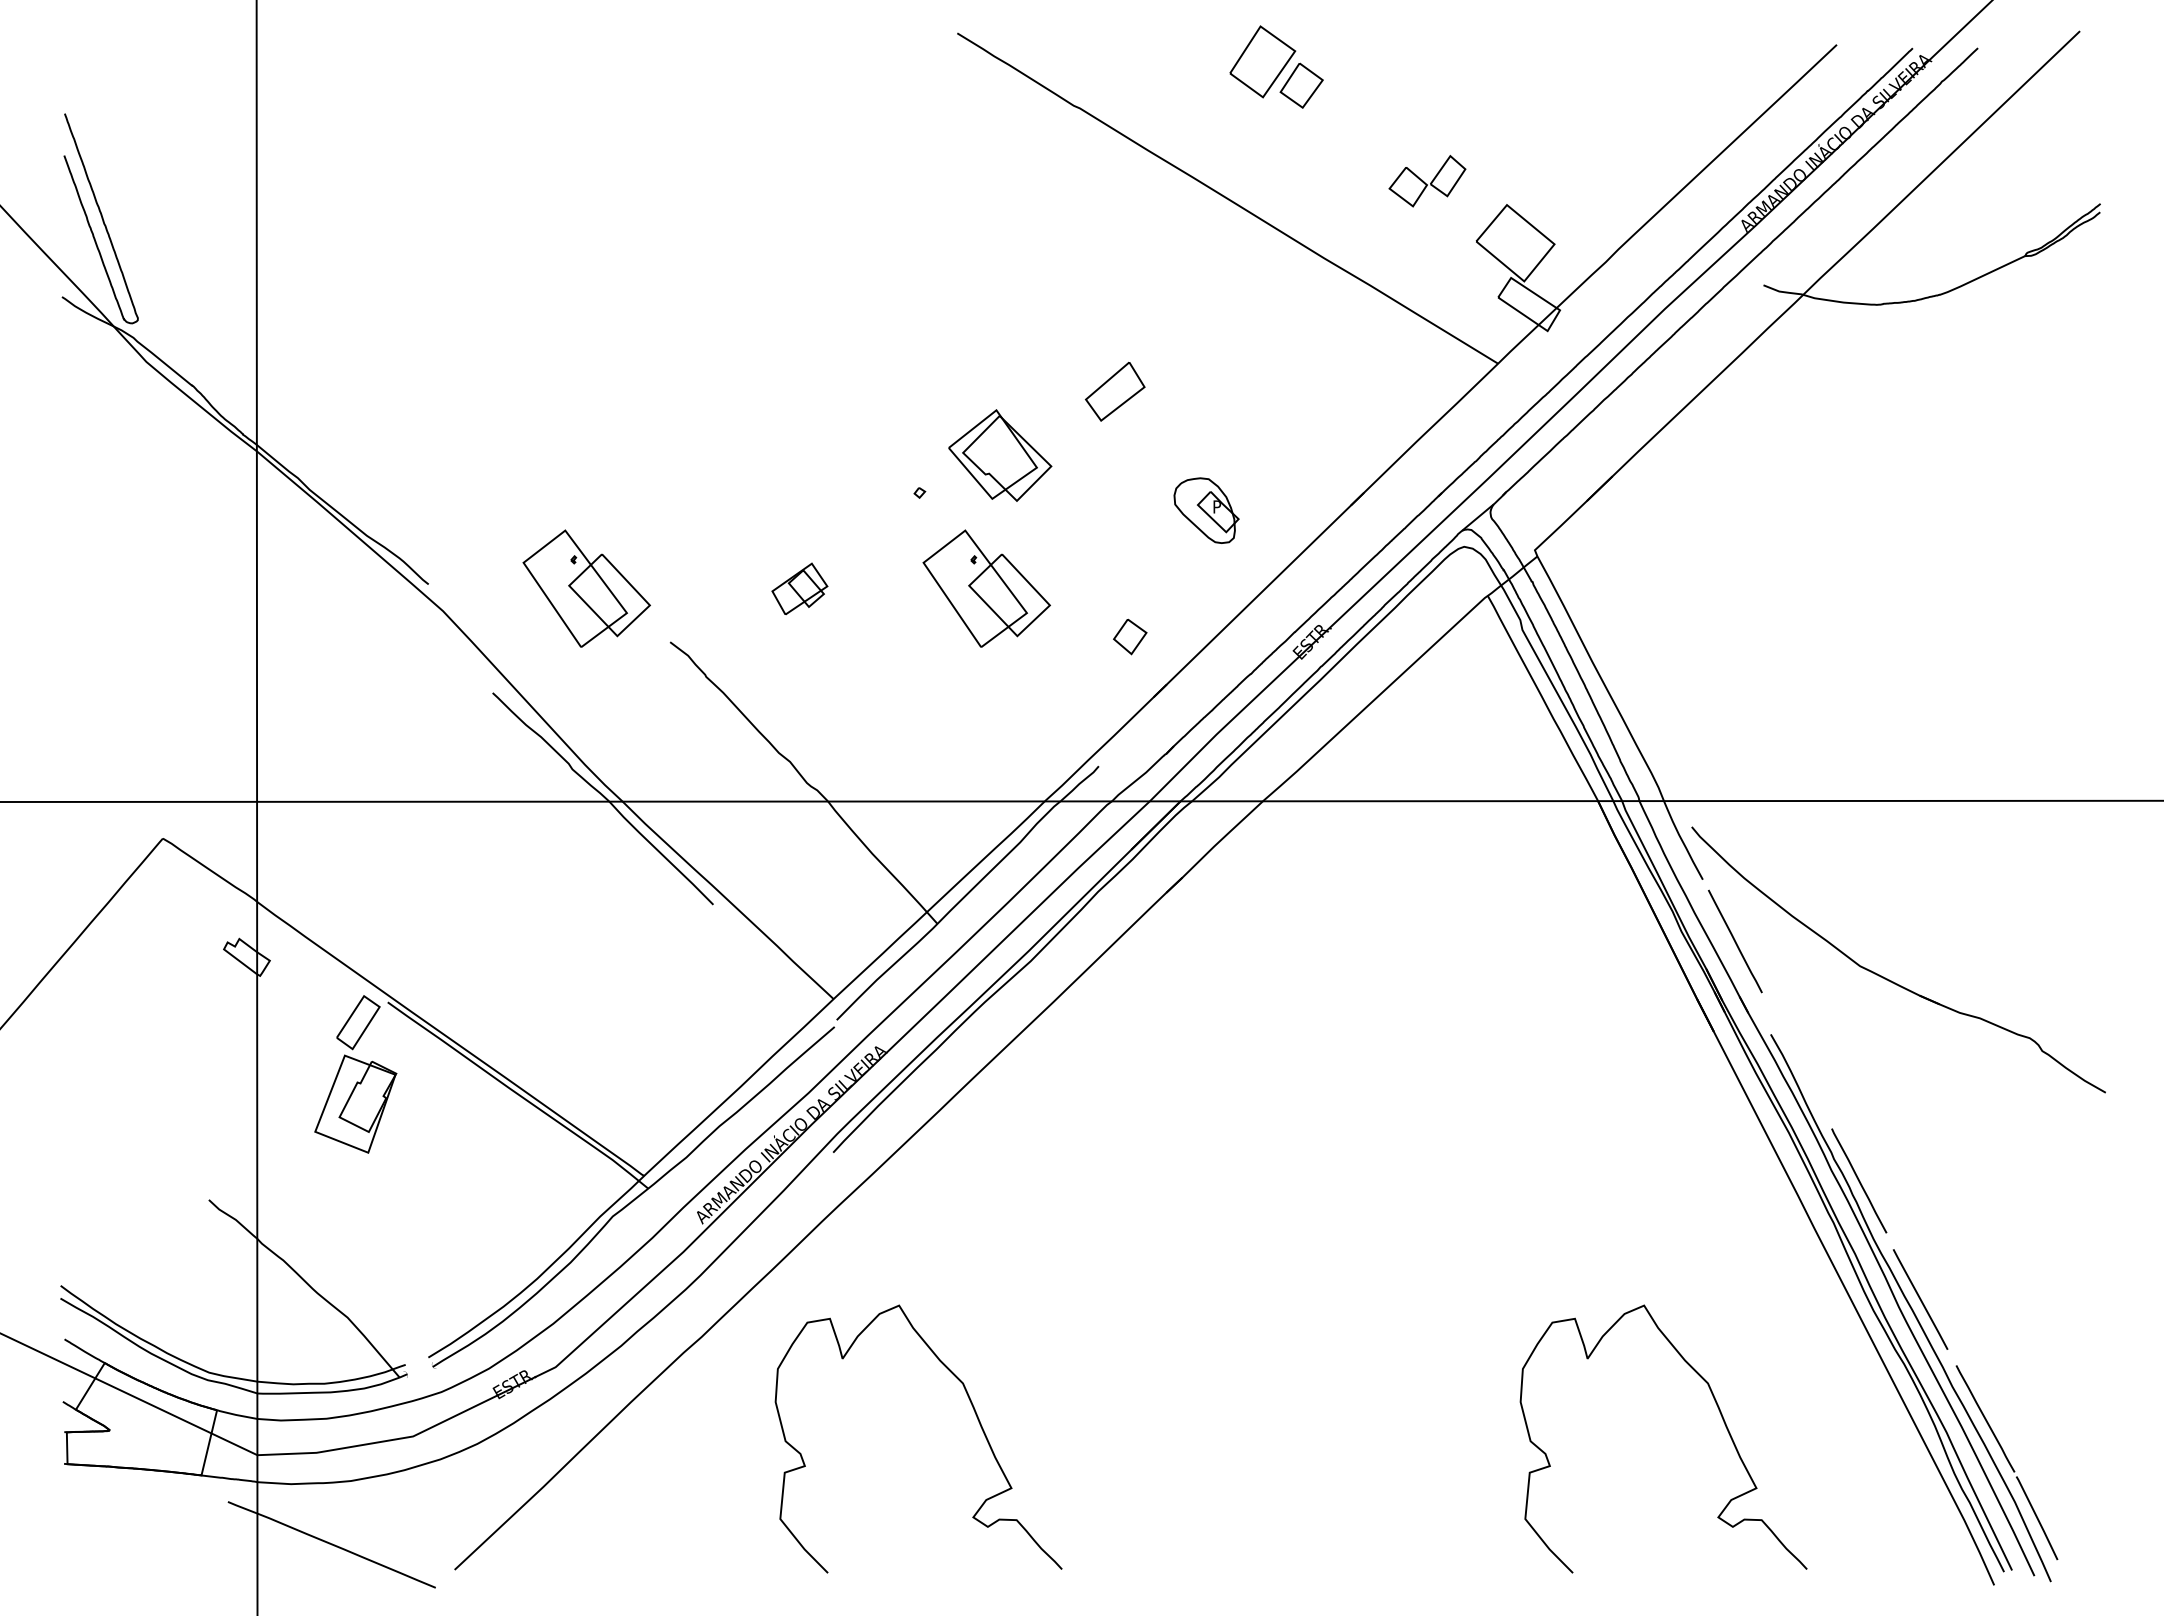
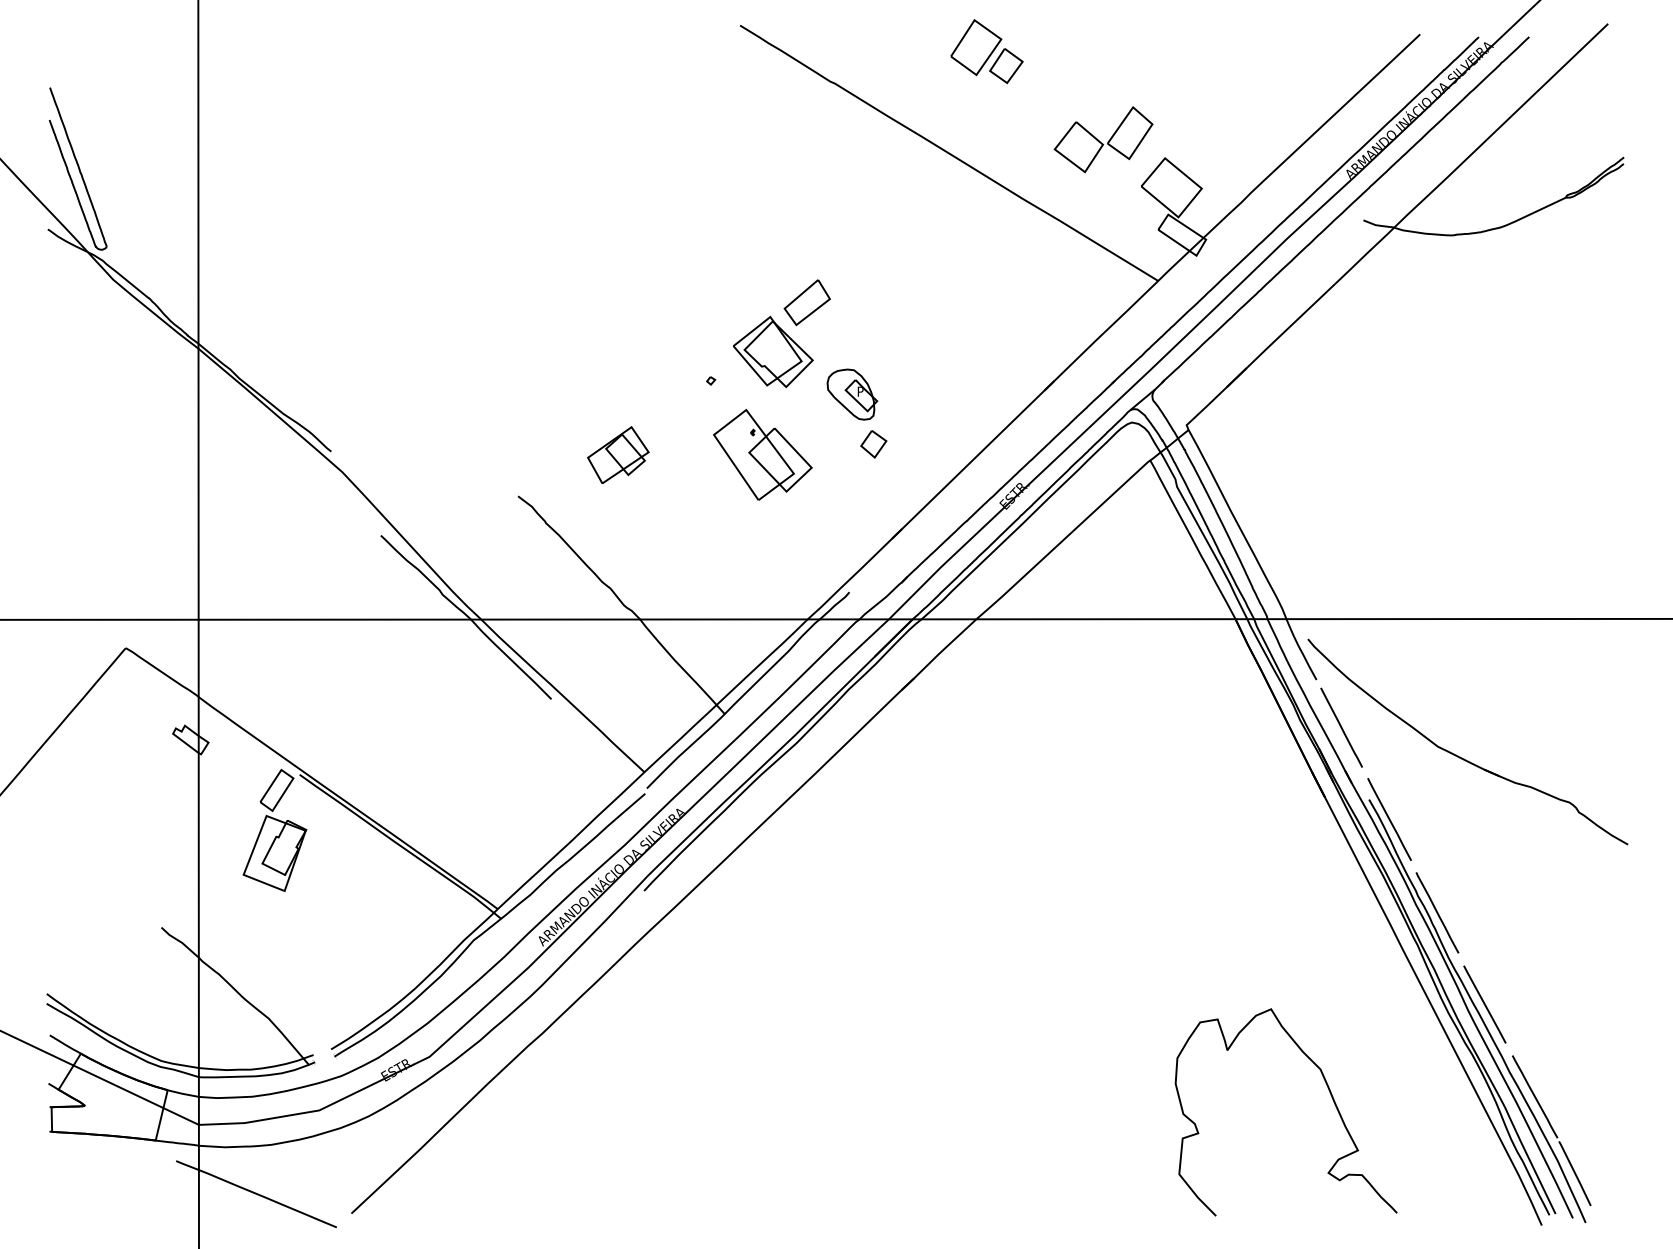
part: (1427, 181) -> (1103, 140), size x1.67
part: (1115, 391) -> (807, 302), moved
part: (1206, 510) -> (852, 394), moved
part: (586, 588) -> (453, 454), removed
part: (799, 588) -> (618, 454), size x1.43
part: (1130, 636) -> (874, 443), moved
line: (1796, 1059) -> (1388, 818), added
curve: (975, 1415) -> (754, 1094), removed

